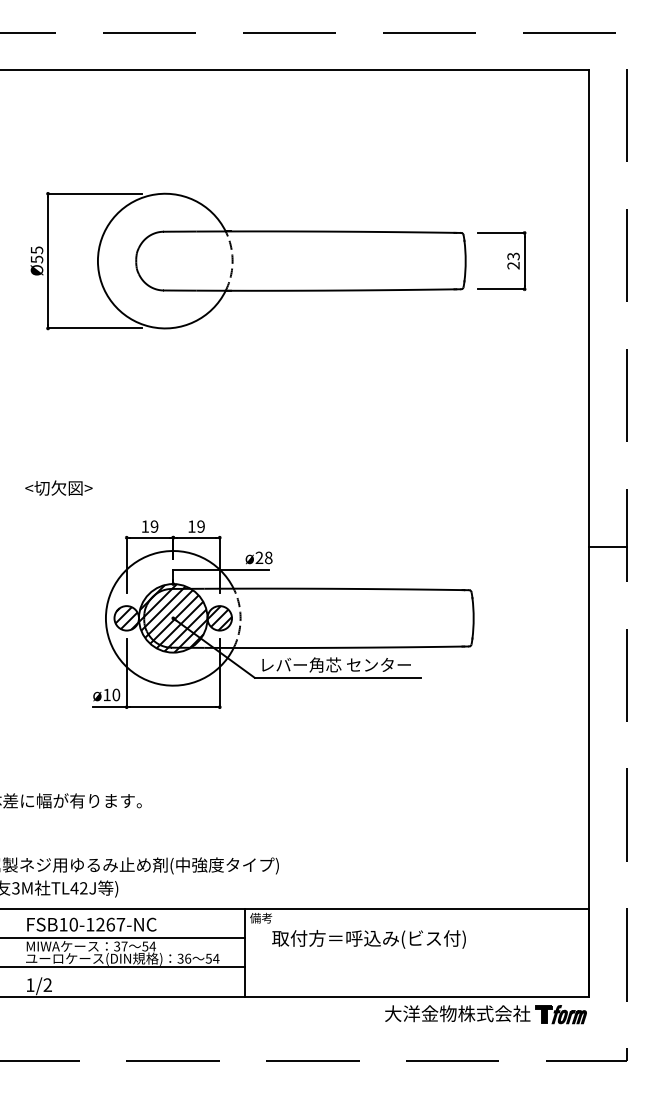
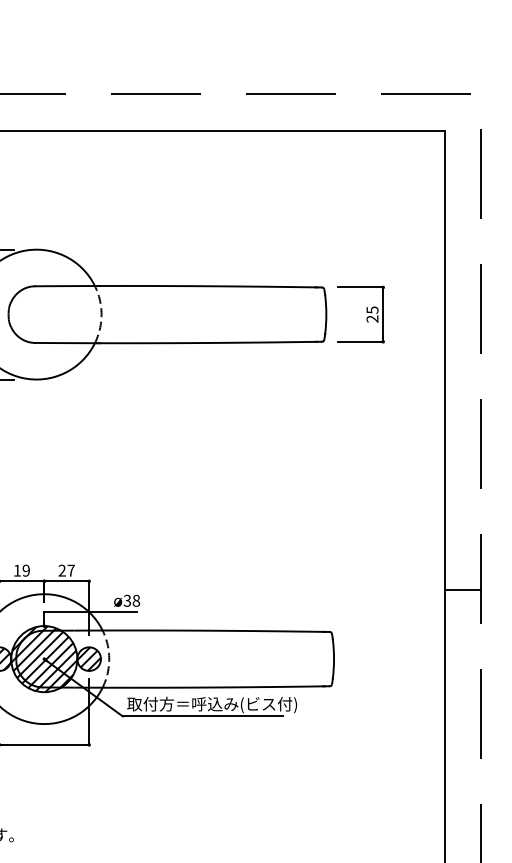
text: (513, 255) -> (372, 309), 23 -> 25
text: (196, 526) -> (66, 570), 19 -> 27
text: (259, 558) -> (127, 601), ø28 -> ø38
text: (347, 665) -> (212, 704), レバー角芯 センター -> 取付方＝呼込み(ビス付)

